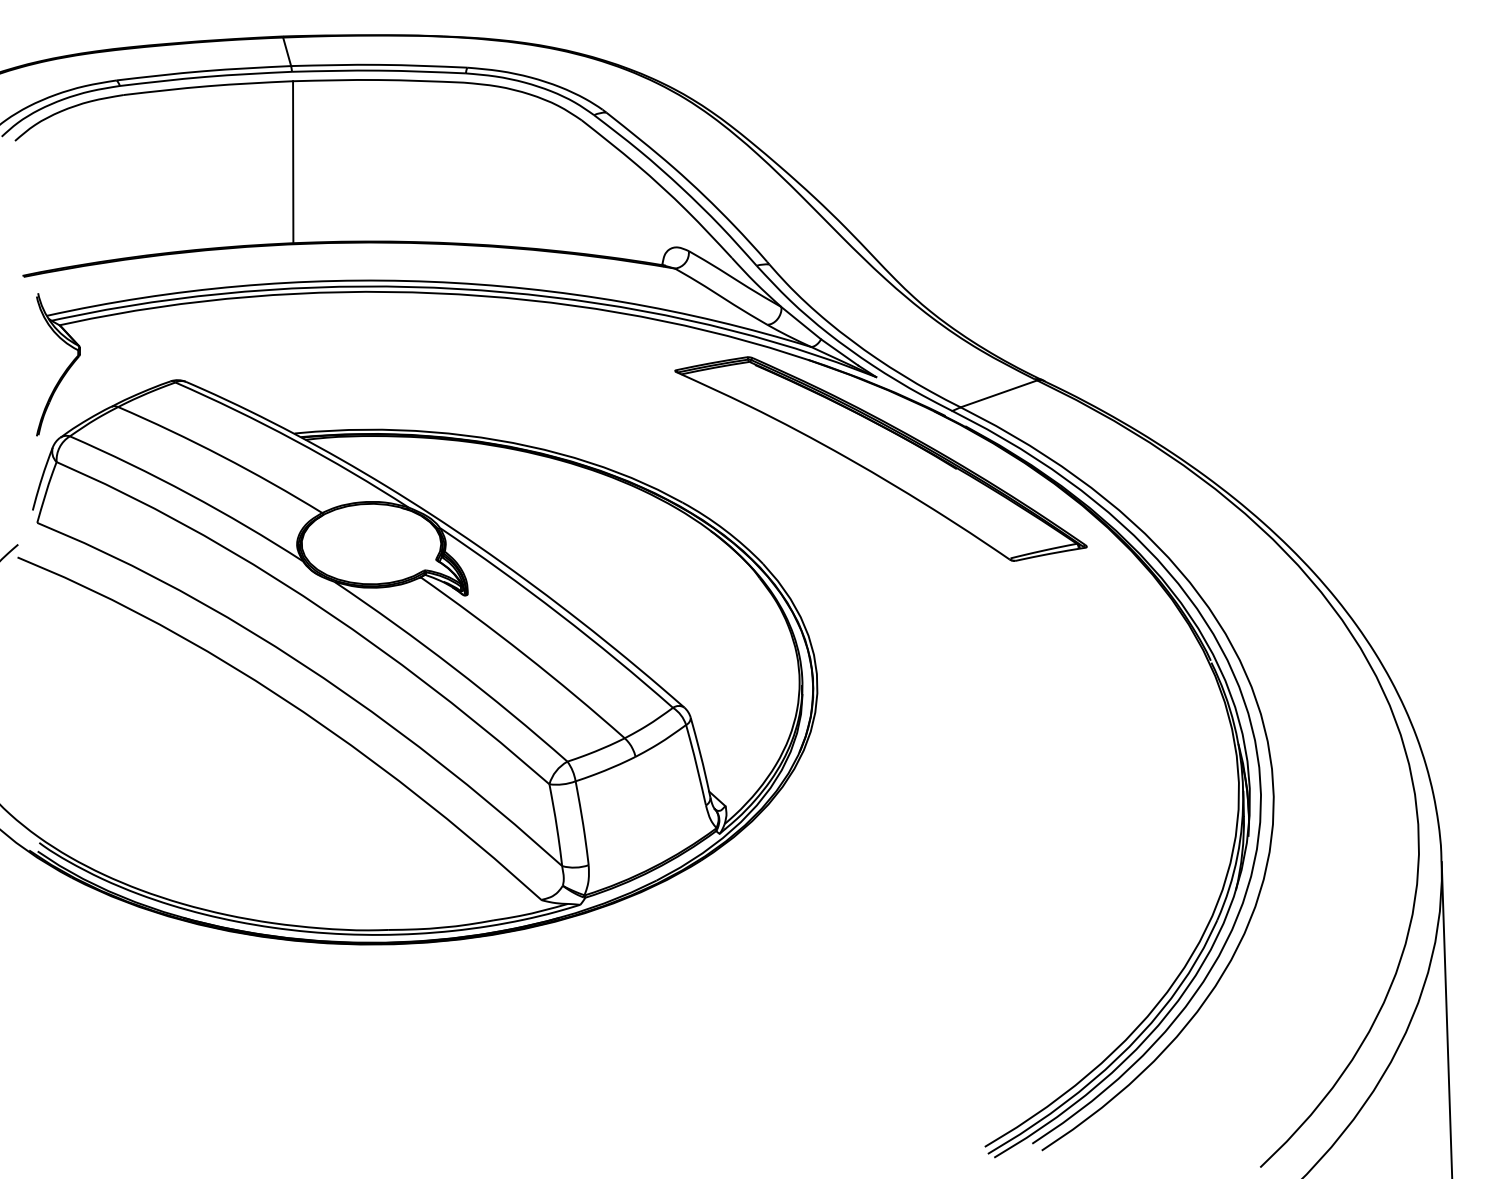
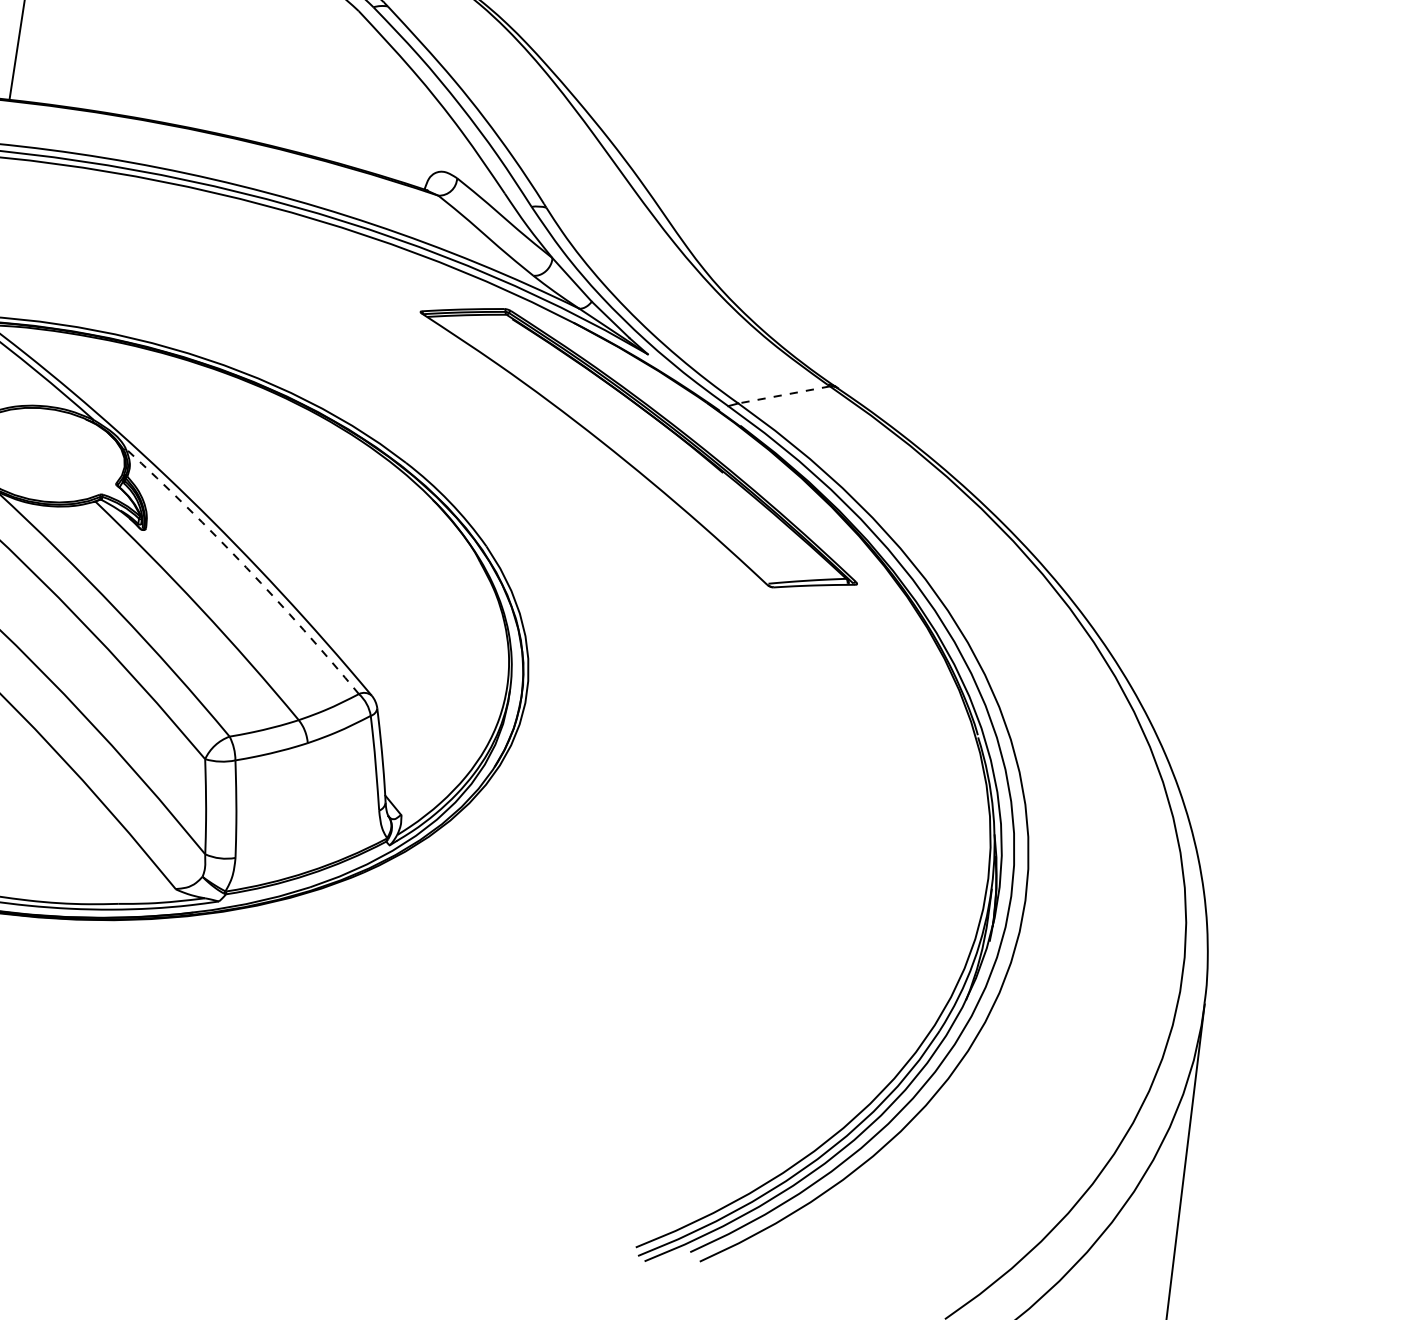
line: (998, 393) -> (783, 394), solid -> dashed
arc: (559, 614) -> (246, 568), solid -> dashed

